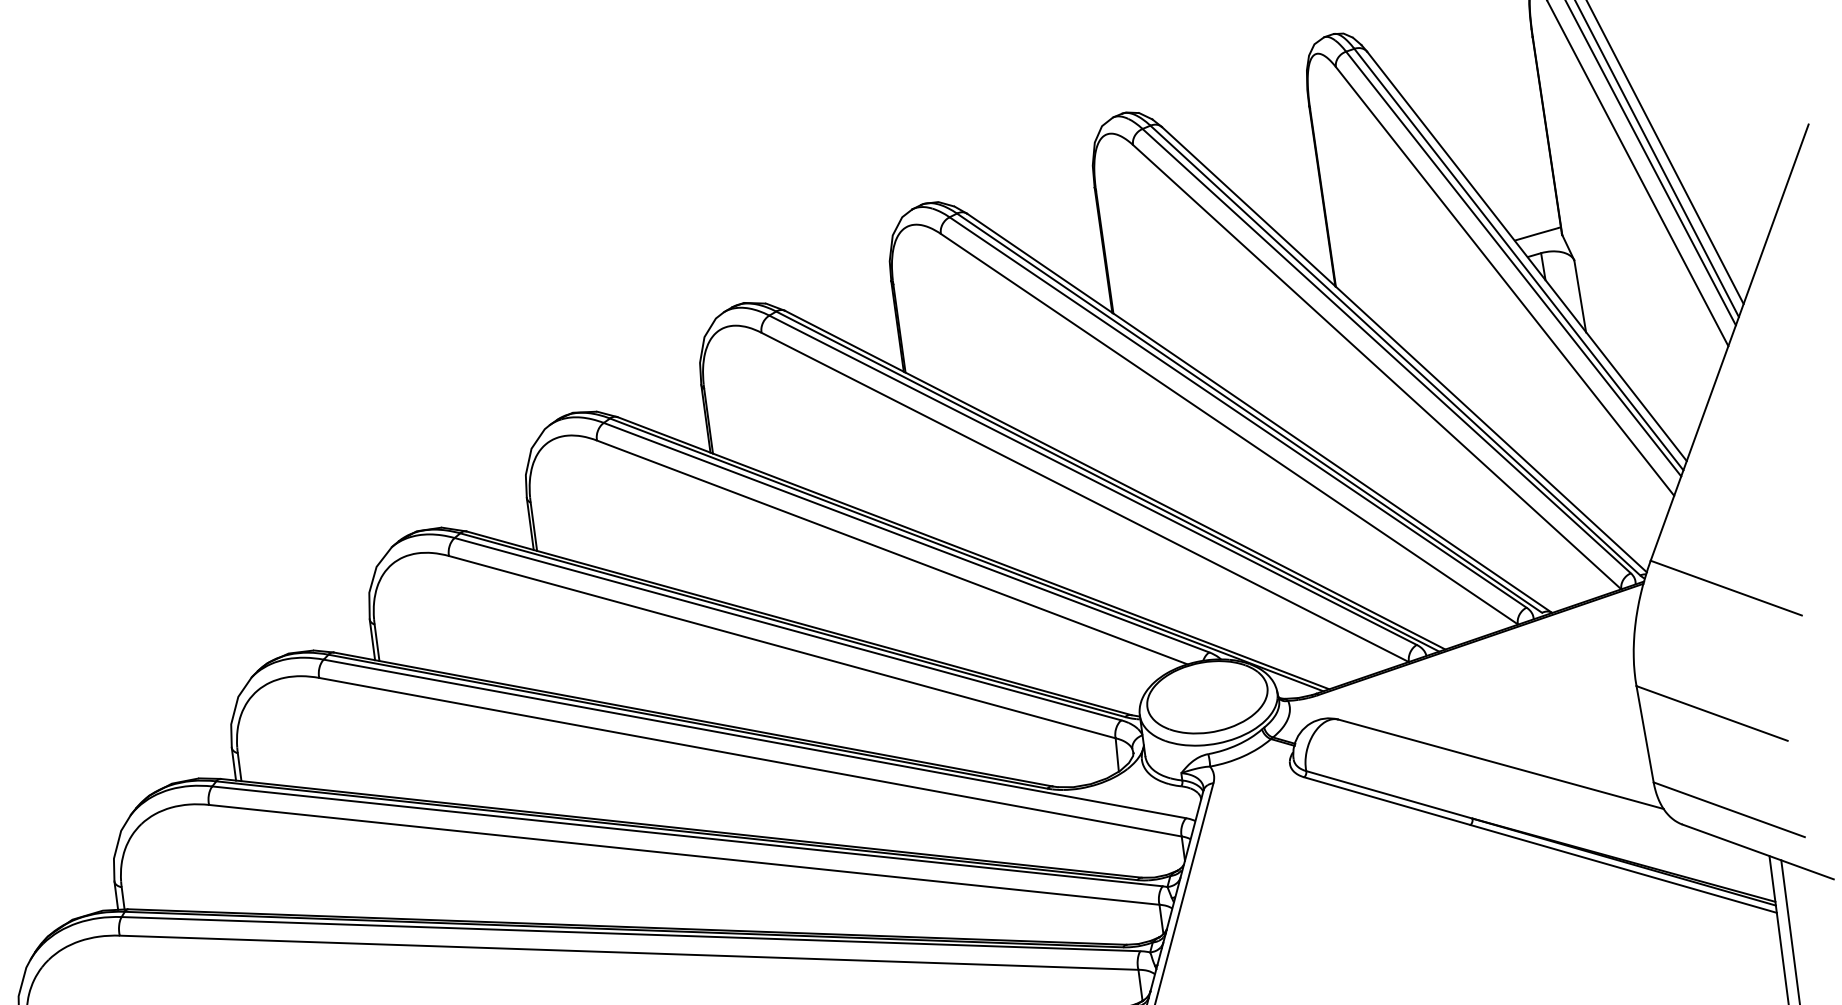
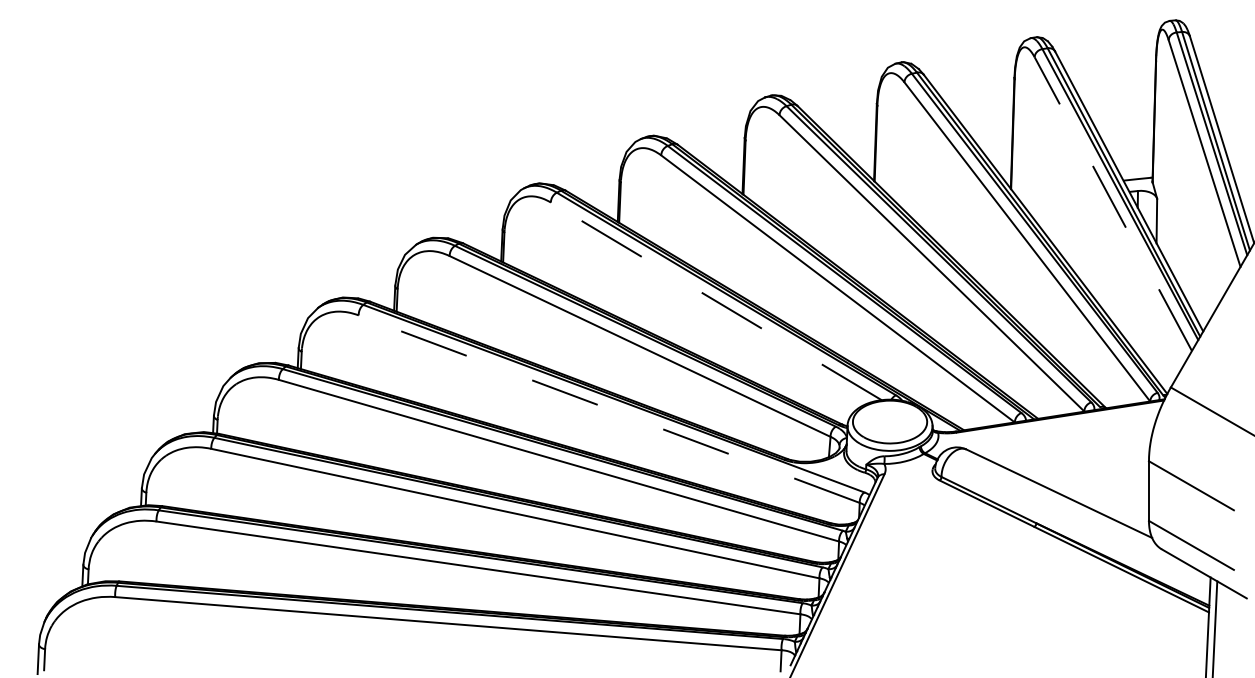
line: (1505, 281) -> (1113, 204), solid -> dashed
line: (892, 552) -> (716, 301), solid -> dashed
line: (749, 756) -> (608, 408), solid -> dashed

